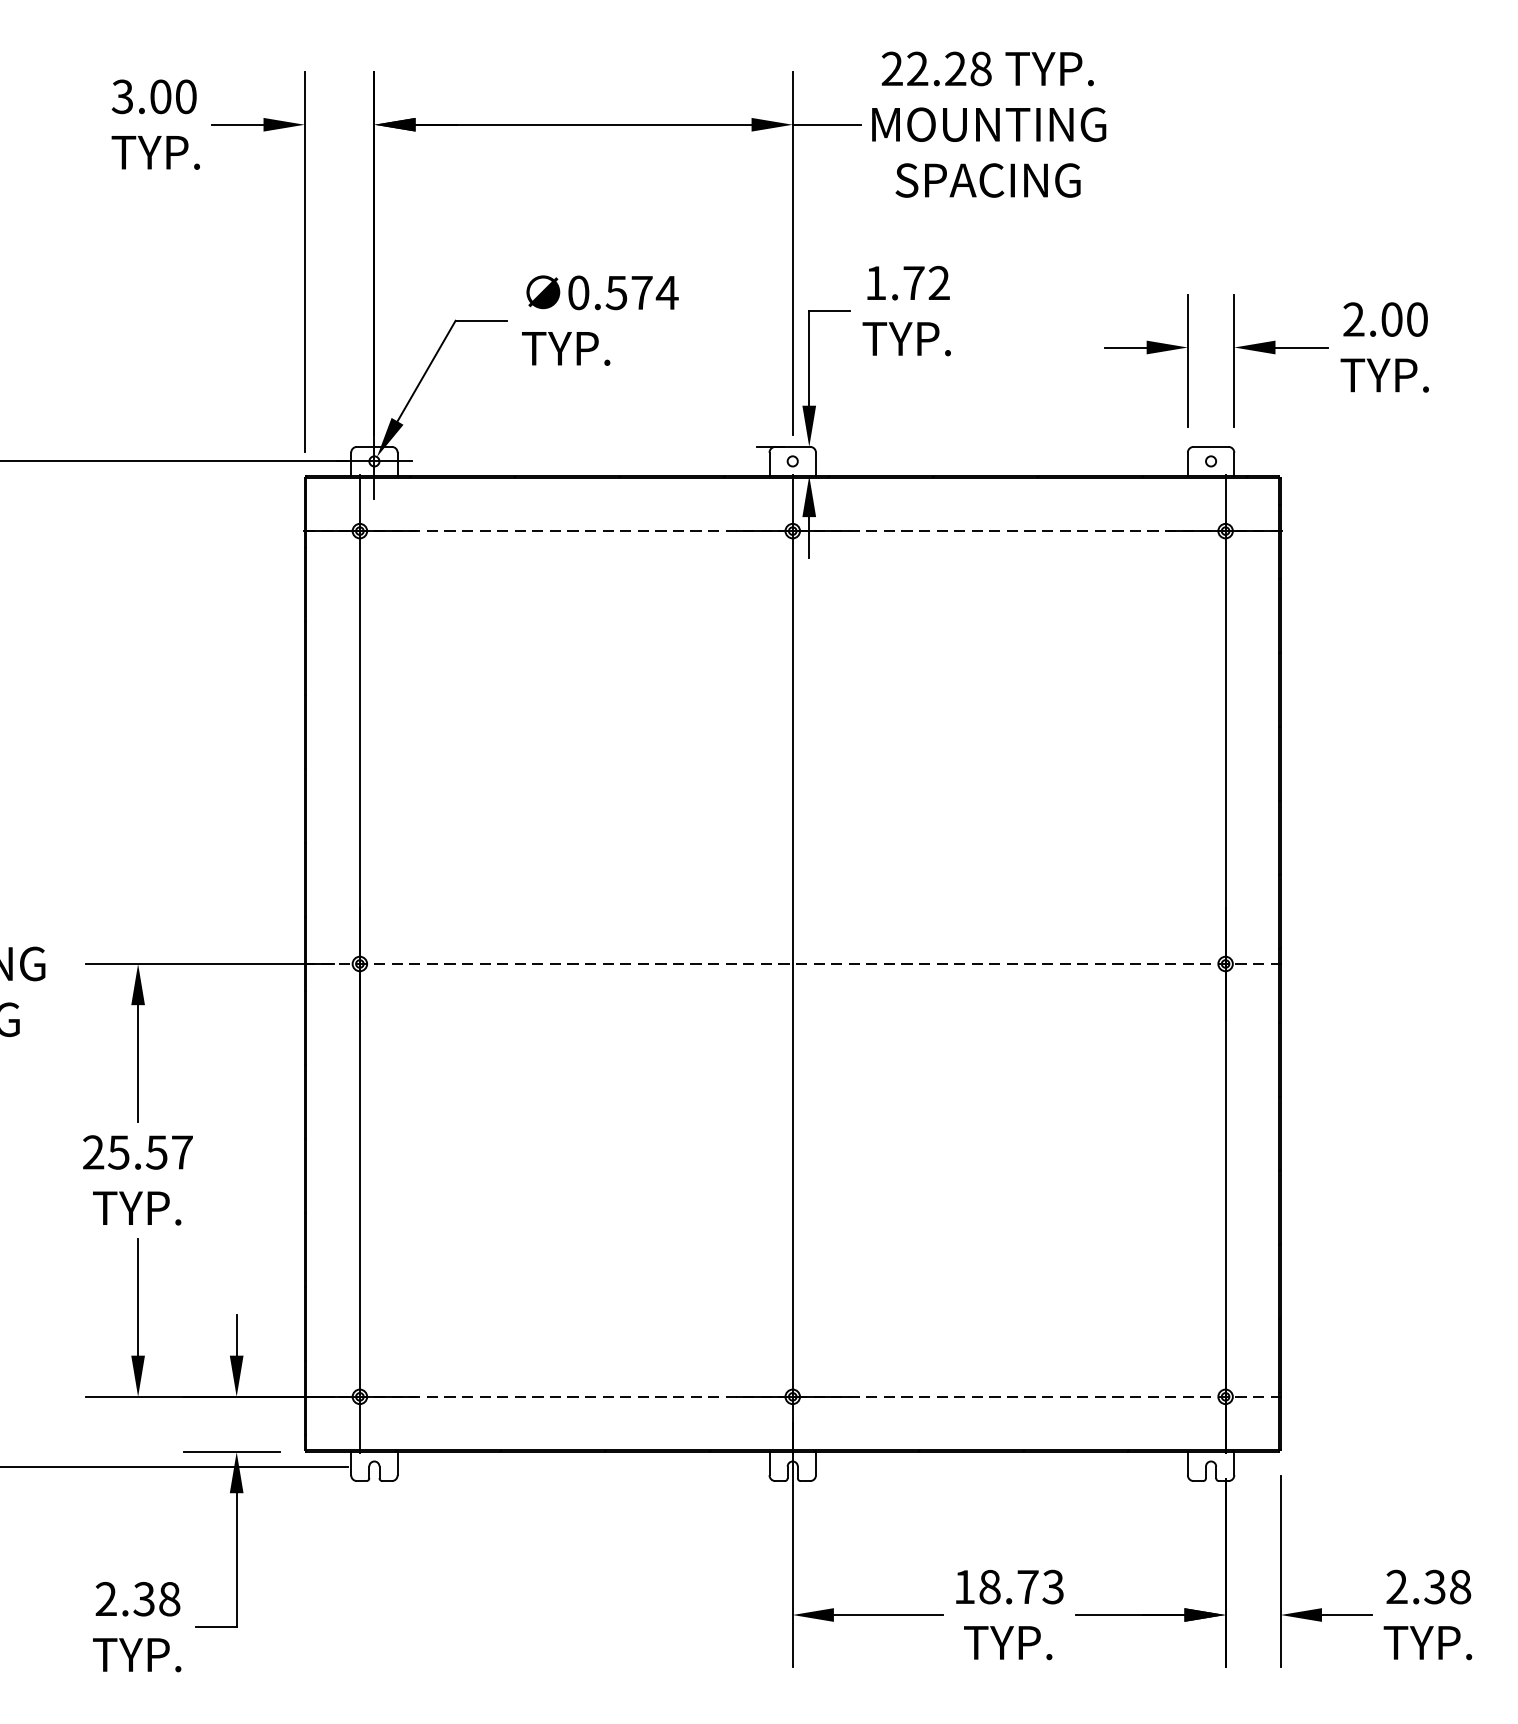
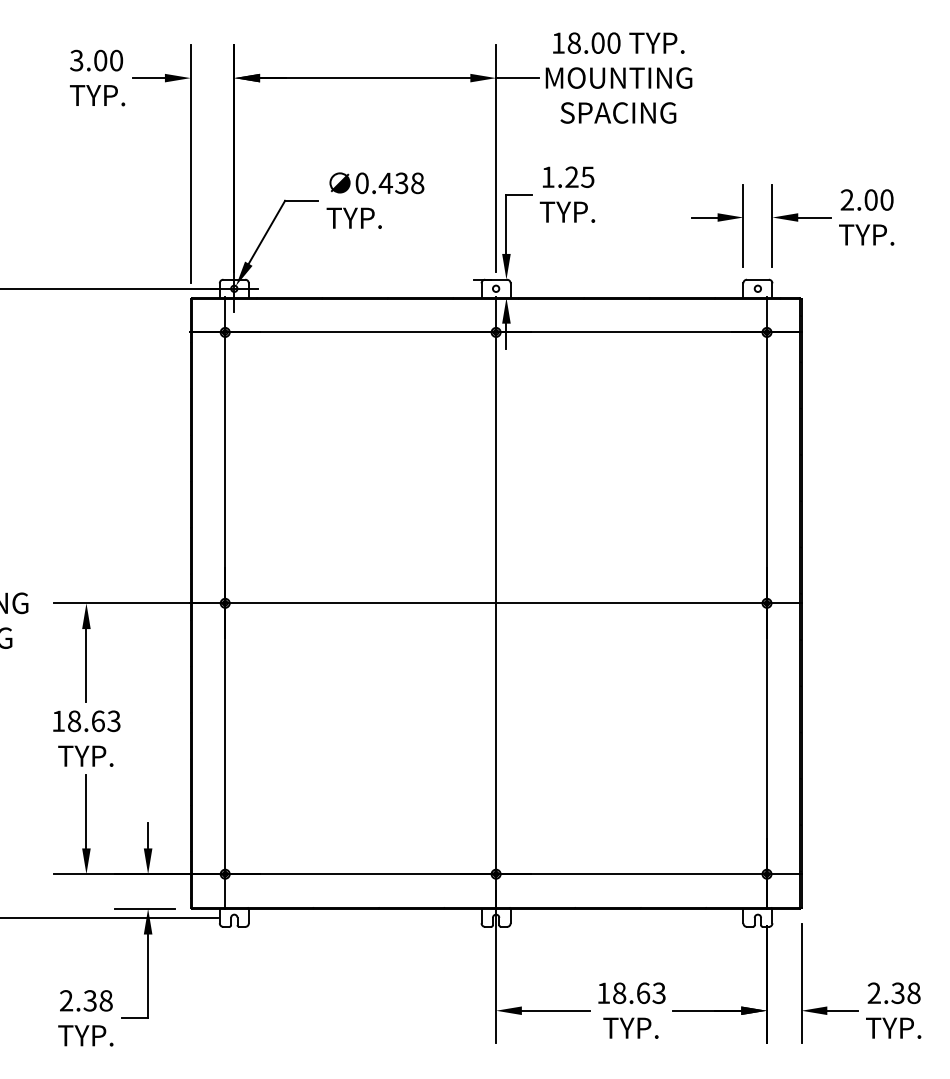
text: (935, 67) -> (585, 42), 22.28 -> 18.00
text: (925, 283) -> (579, 177), 1.72 -> 1.25
text: (641, 293) -> (401, 183), 0.574 -> 0.438
line: (793, 531) -> (496, 332), dashed -> solid
line: (793, 964) -> (496, 603), dashed -> solid
text: (138, 1152) -> (86, 721), 25.57 -> 18.63
line: (791, 1397) -> (495, 874), dashed -> solid
text: (1028, 1587) -> (643, 993), 18.73 -> 18.63

